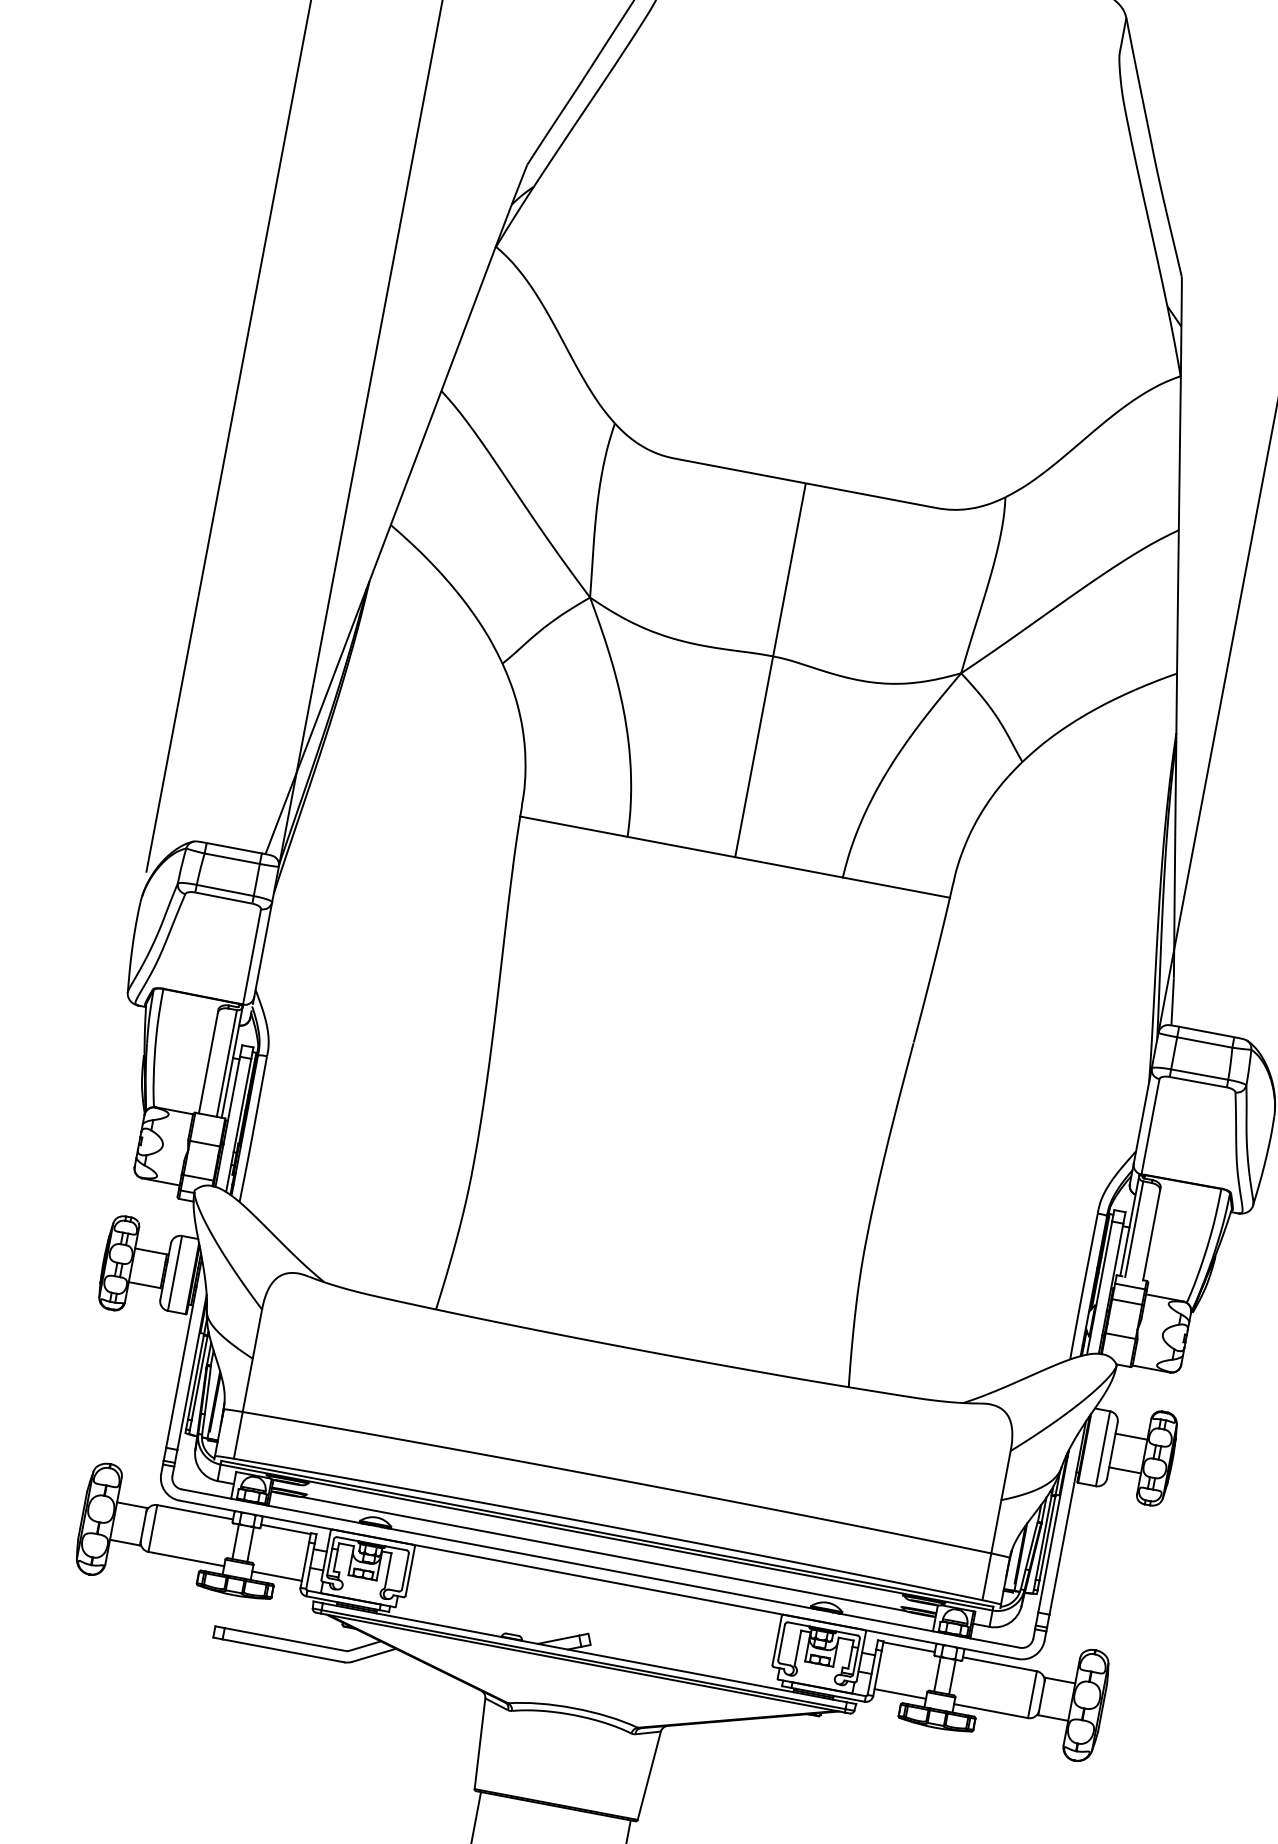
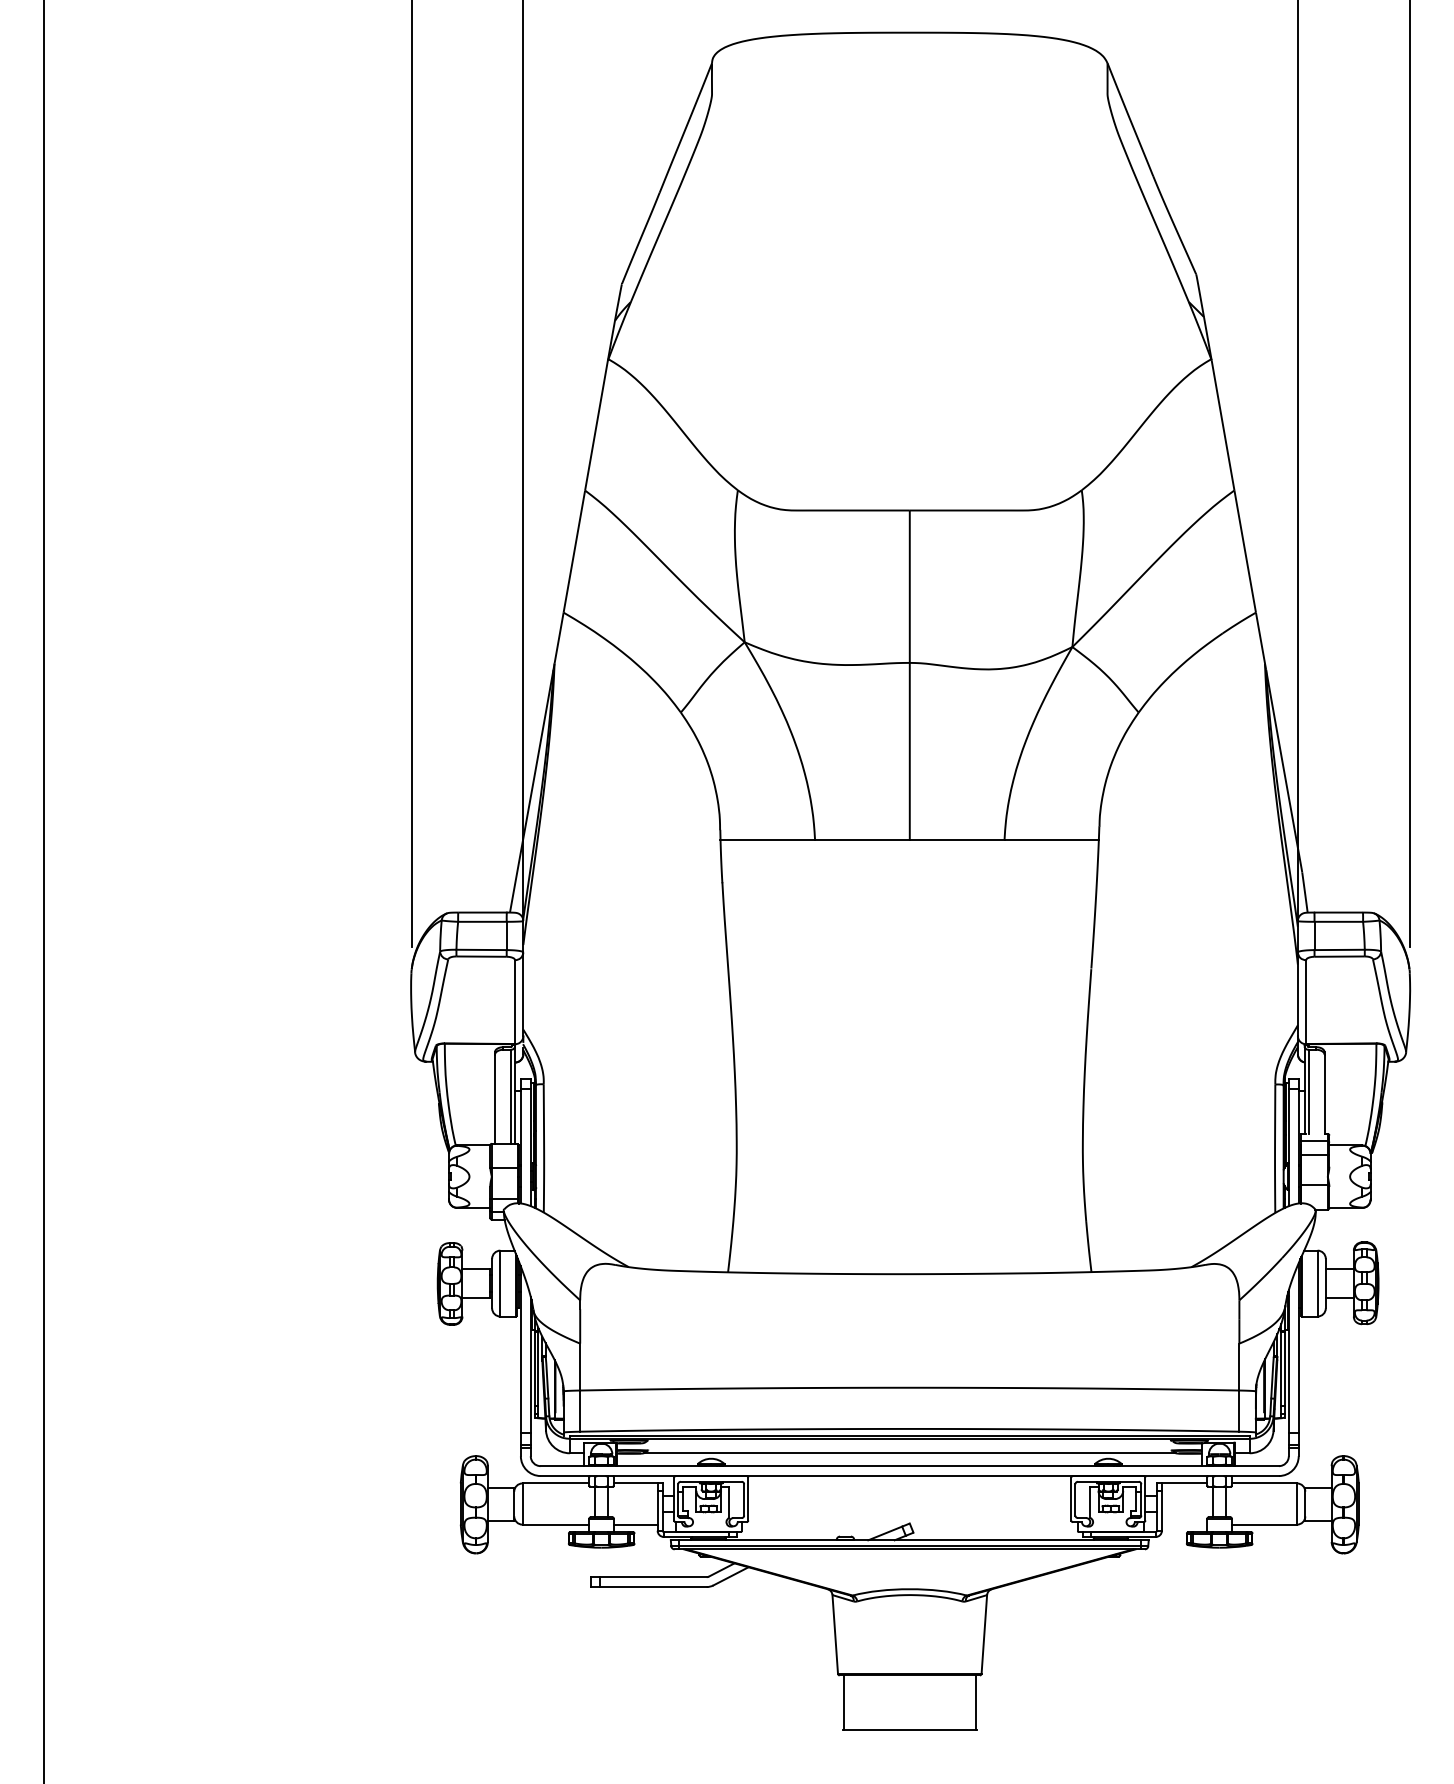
line: (900, 1693) -> (1184, 1524), removed

